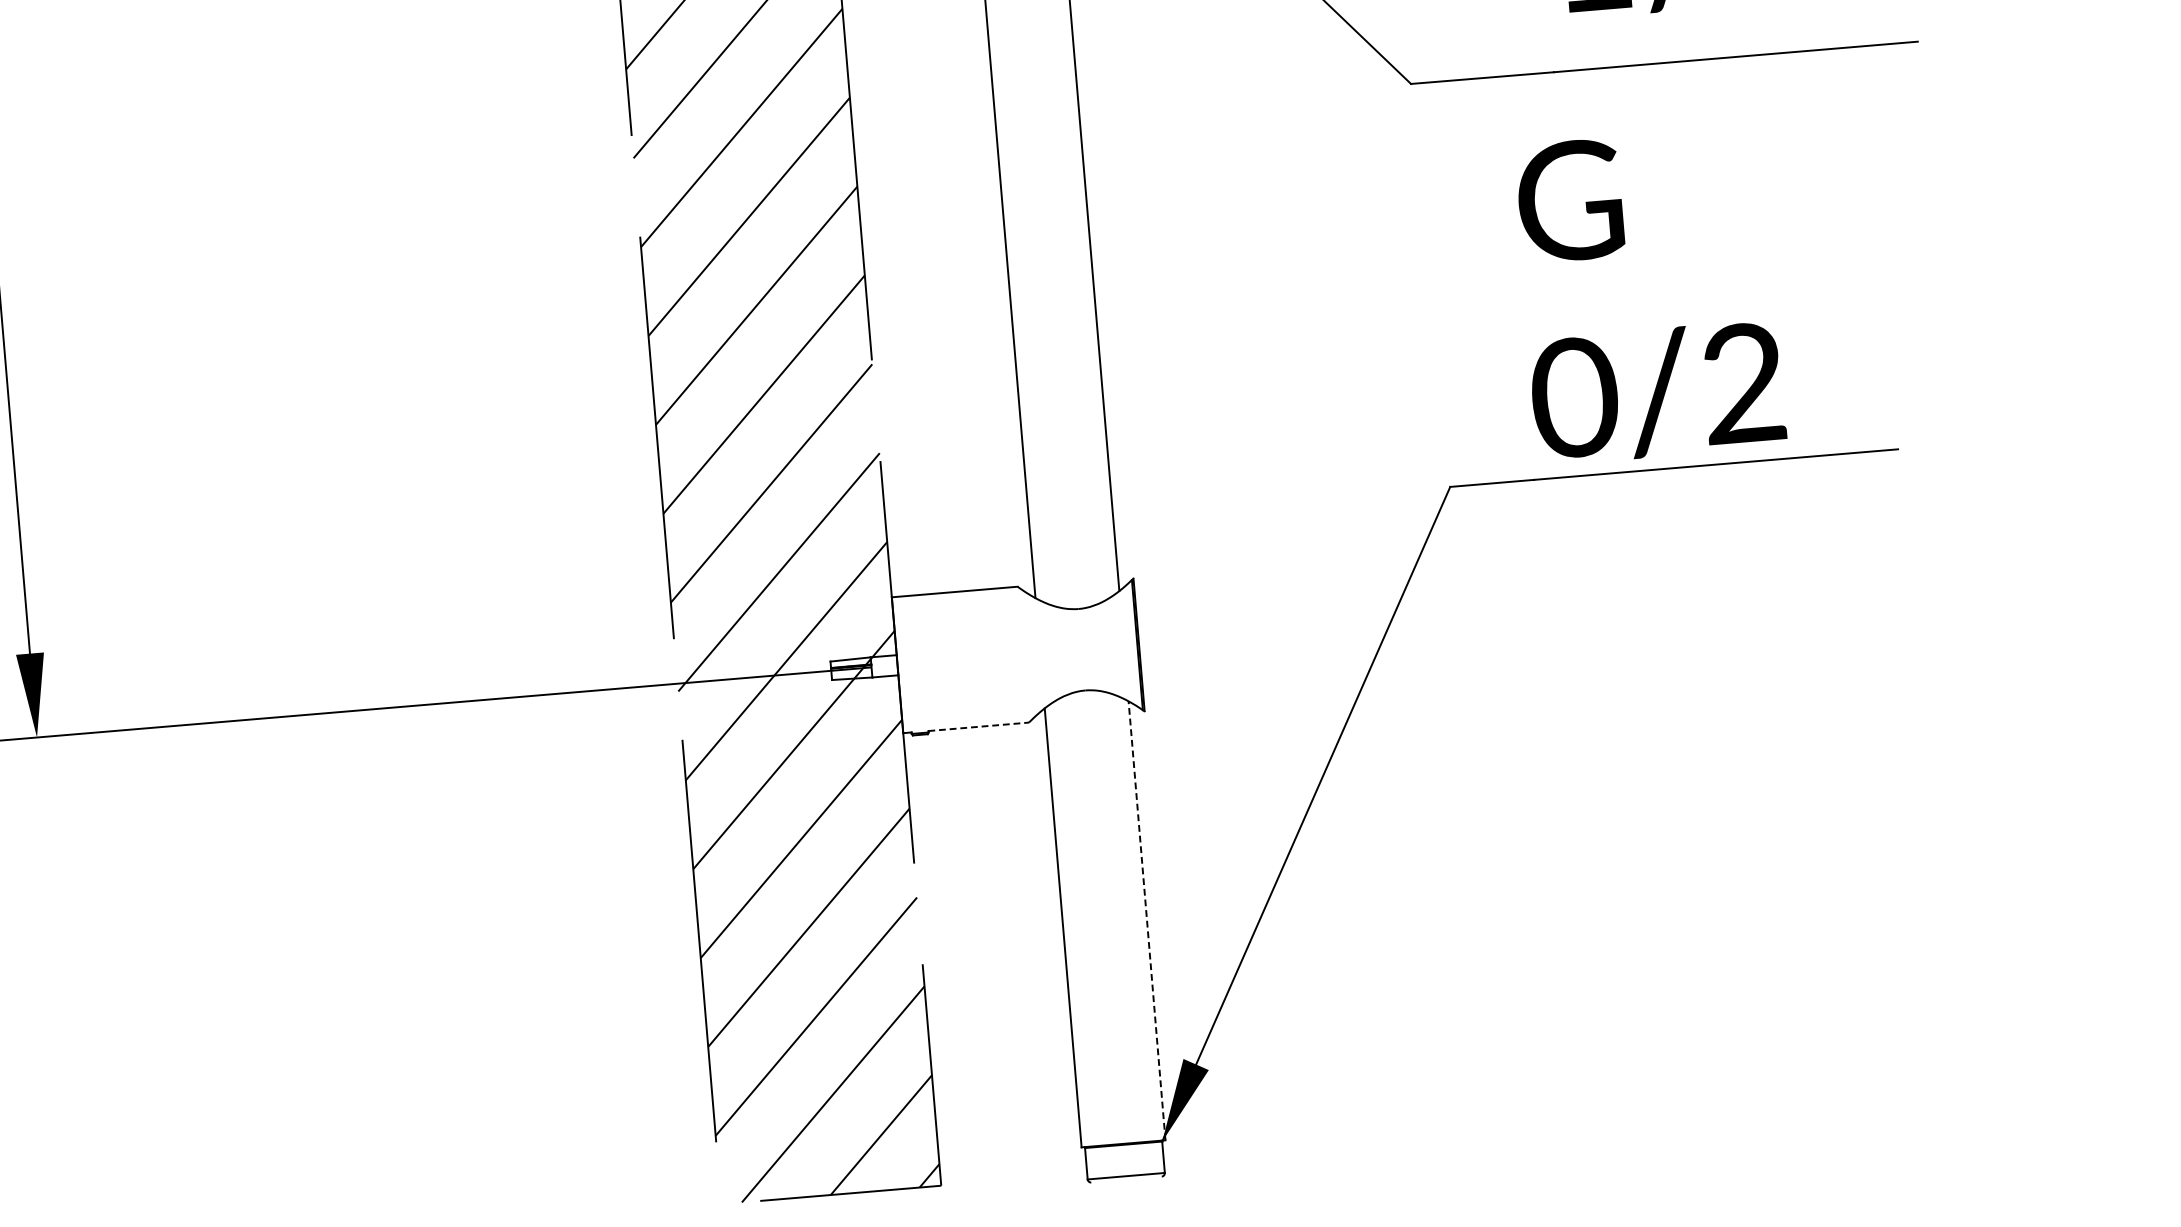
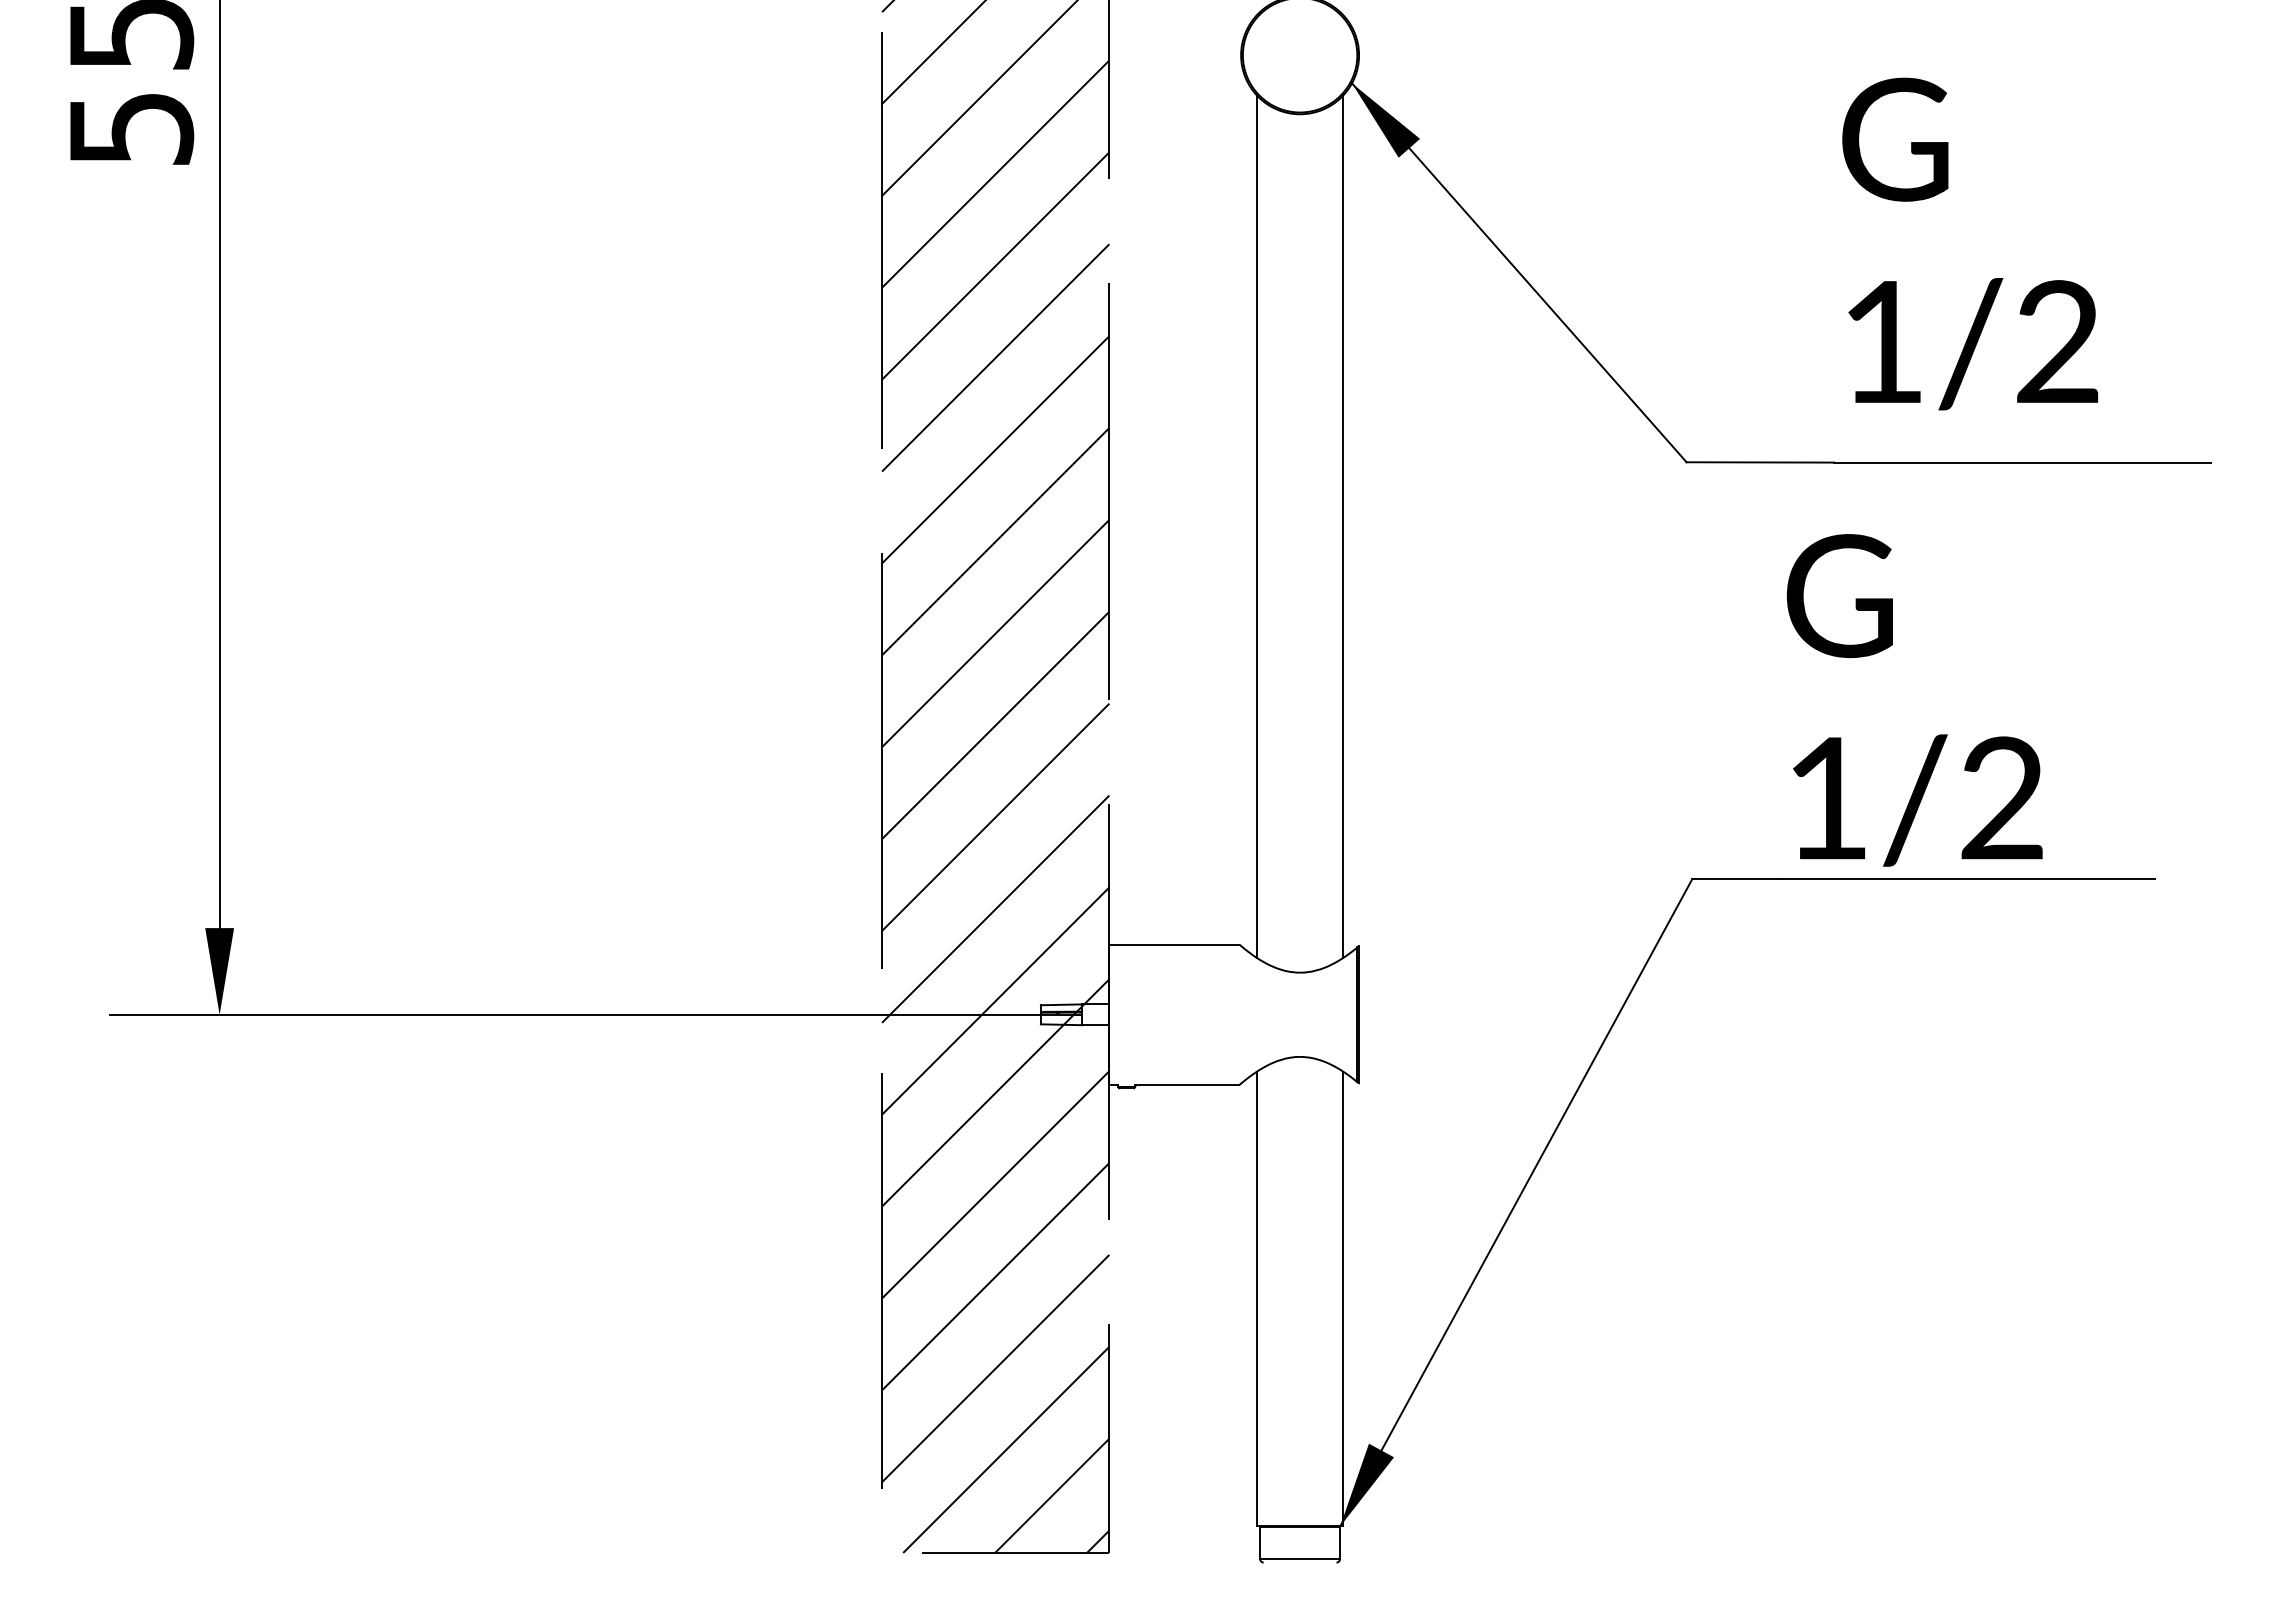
text: (1574, 397) -> (1827, 798), 0/2 -> 1/2
line: (978, 727) -> (1187, 1085), dashed -> solid
line: (1147, 920) -> (1343, 1298), dashed -> solid

